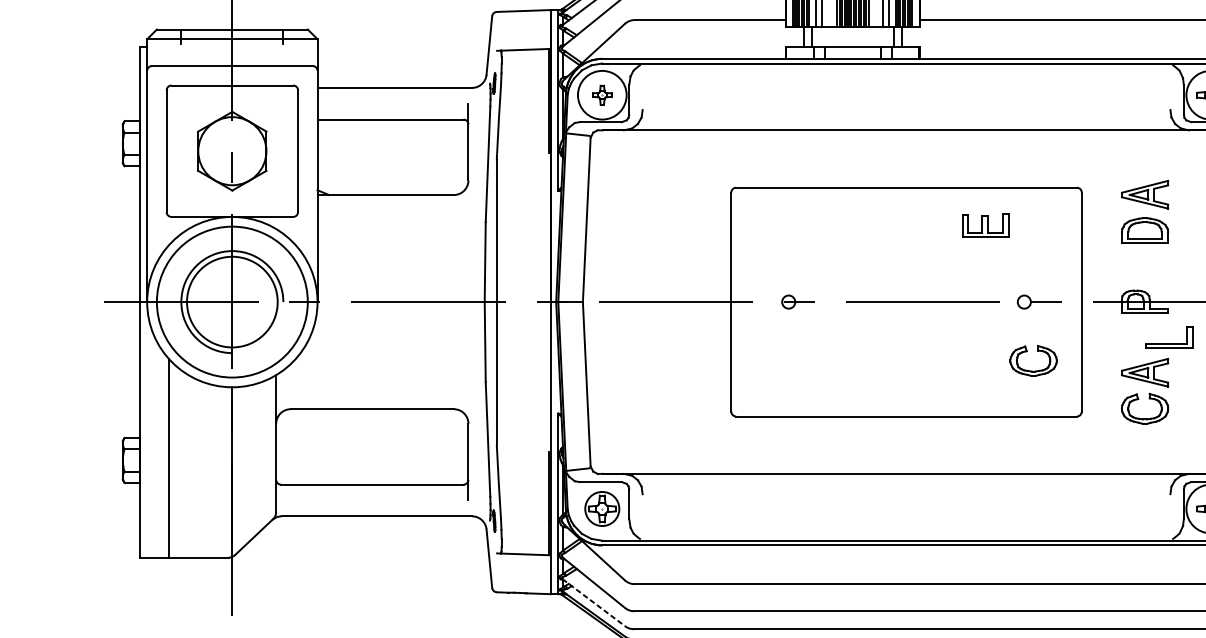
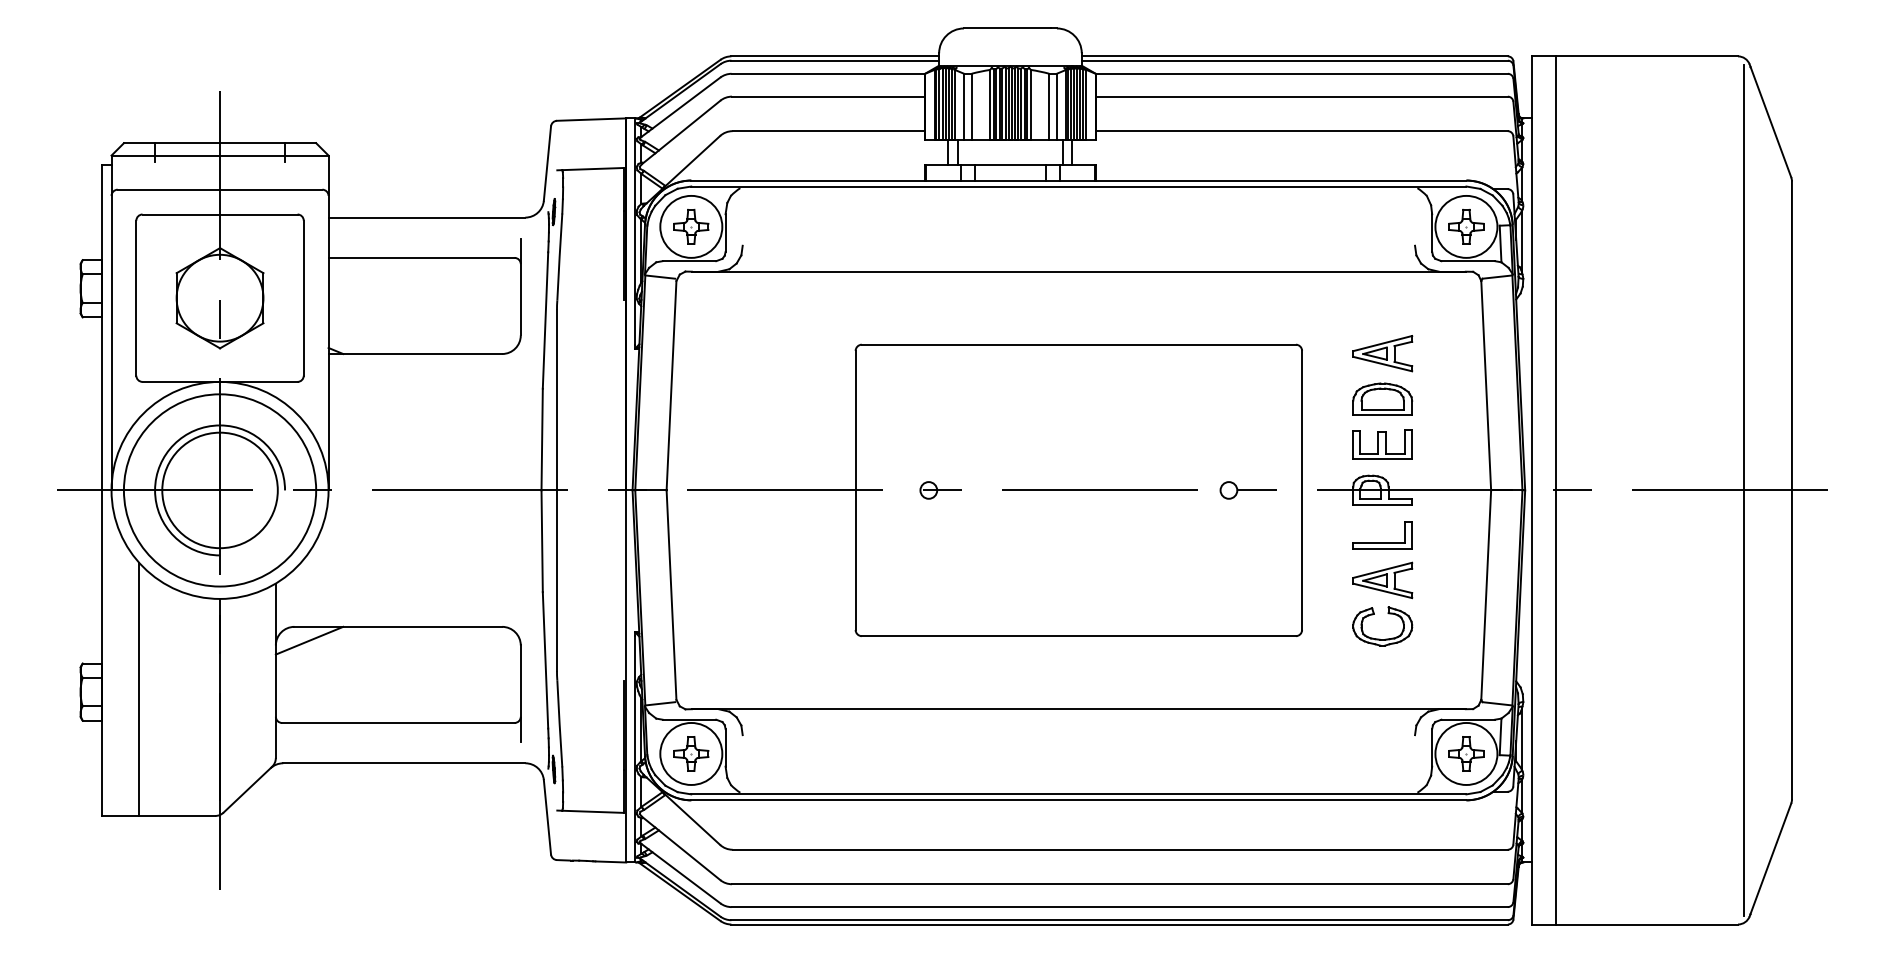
part: (602, 94) -> (691, 226), size x1.43
part: (985, 225) -> (1382, 444), moved
part: (1169, 342) -> (1382, 542), moved
part: (1031, 370) -> (1237, 577), removed
line: (302, 419) -> (309, 640), added
circle: (602, 508) -> (691, 753), size x1.43
line: (593, 602) -> (680, 873), dashed -> solid

